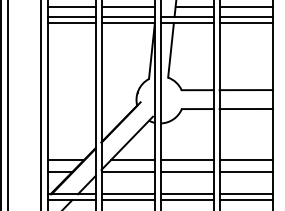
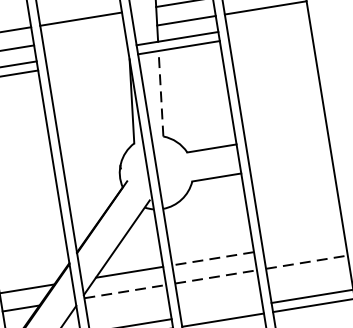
line: (127, 6) -> (83, 37), removed
line: (127, 17) -> (85, 54), removed
line: (245, 17) -> (267, 24), removed
line: (127, 22) -> (87, 61), removed
line: (245, 22) -> (268, 32), removed
line: (171, 49) -> (161, 92), solid -> dashed
line: (245, 90) -> (285, 137), removed
line: (245, 108) -> (290, 164), removed
line: (187, 160) -> (213, 259), solid -> dashed
line: (245, 160) -> (302, 244), removed
line: (128, 172) -> (126, 292), solid -> dashed
line: (187, 172) -> (216, 277), solid -> dashed
line: (246, 172) -> (307, 262), solid -> dashed
line: (186, 194) -> (220, 311), removed

